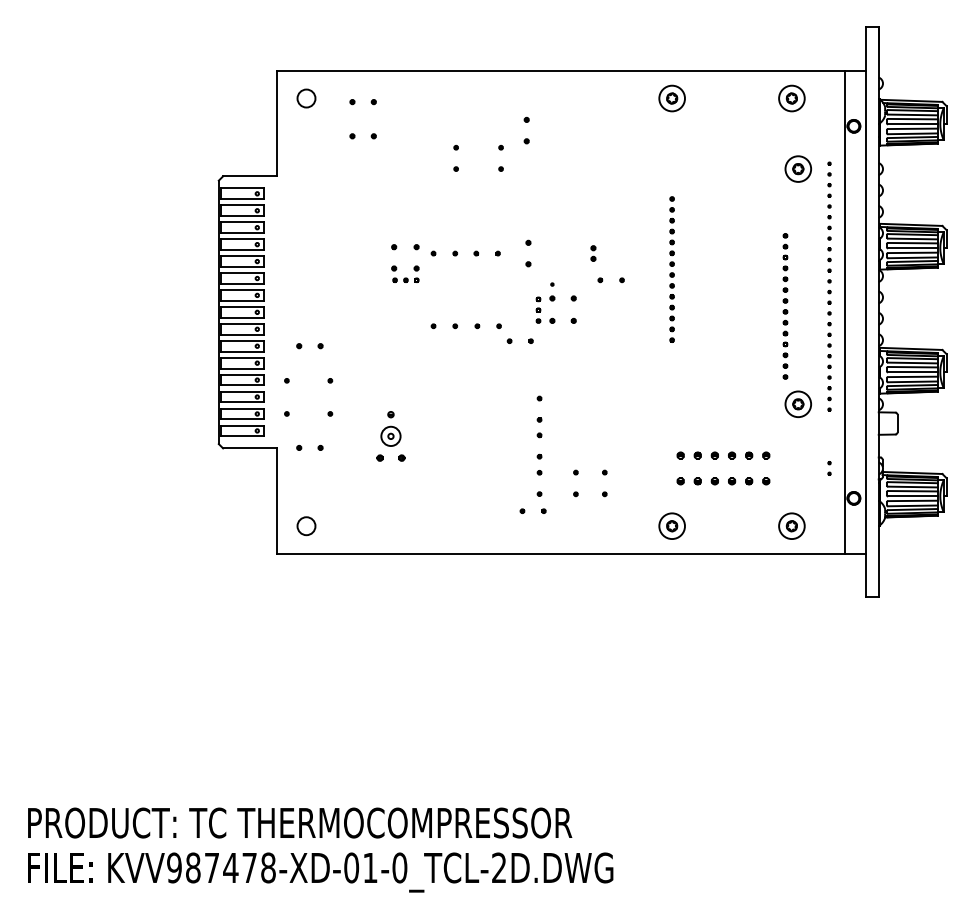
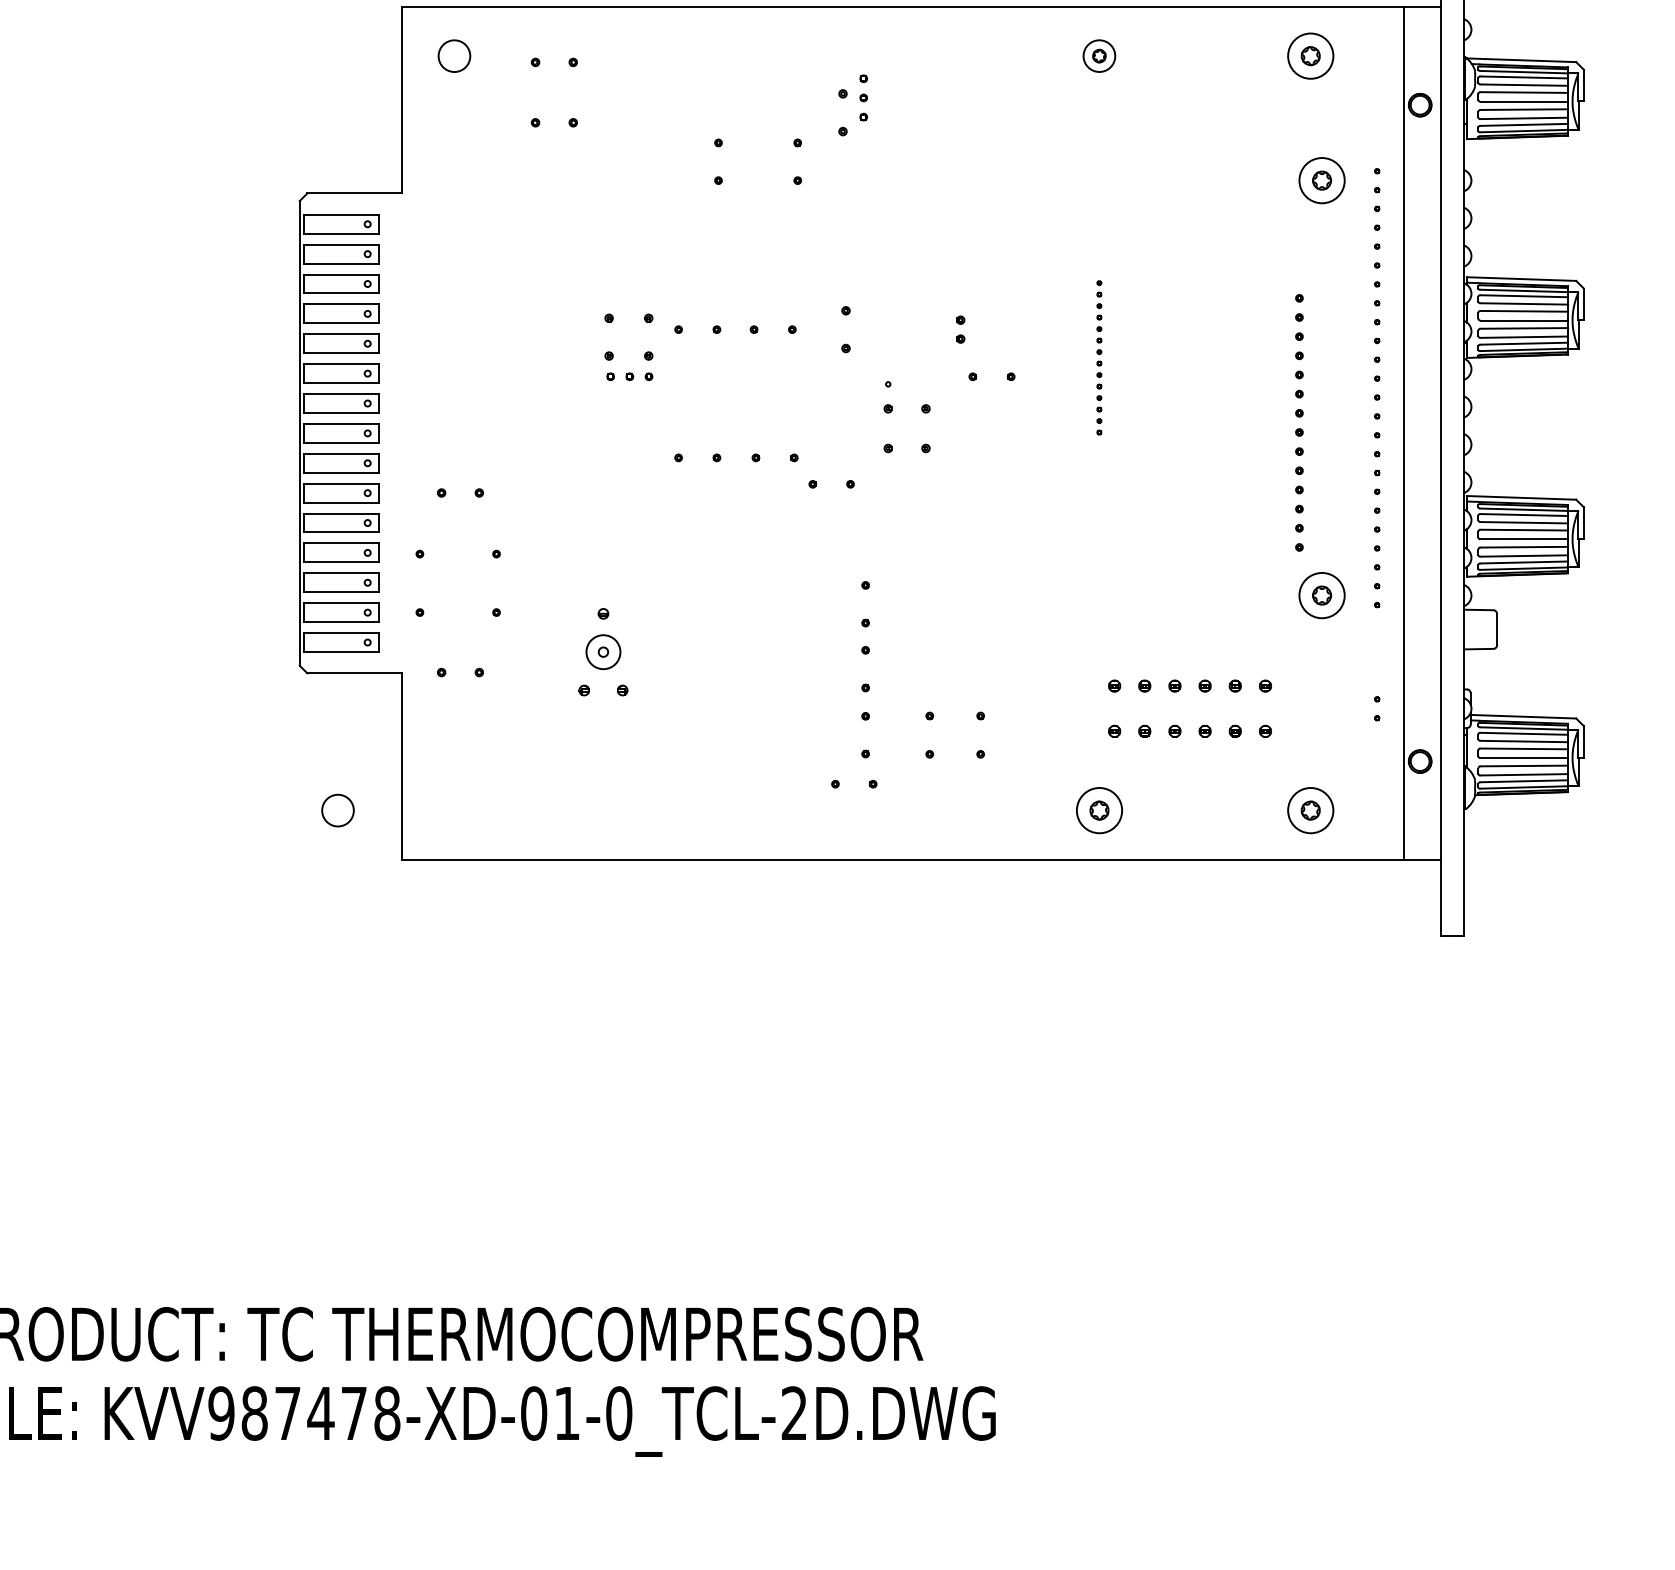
part: (671, 98) -> (1098, 56), size x0.7
part: (671, 269) -> (1098, 357), size x0.6
part: (538, 309) -> (863, 96), moved
circle: (306, 526) -> (338, 811), moved

